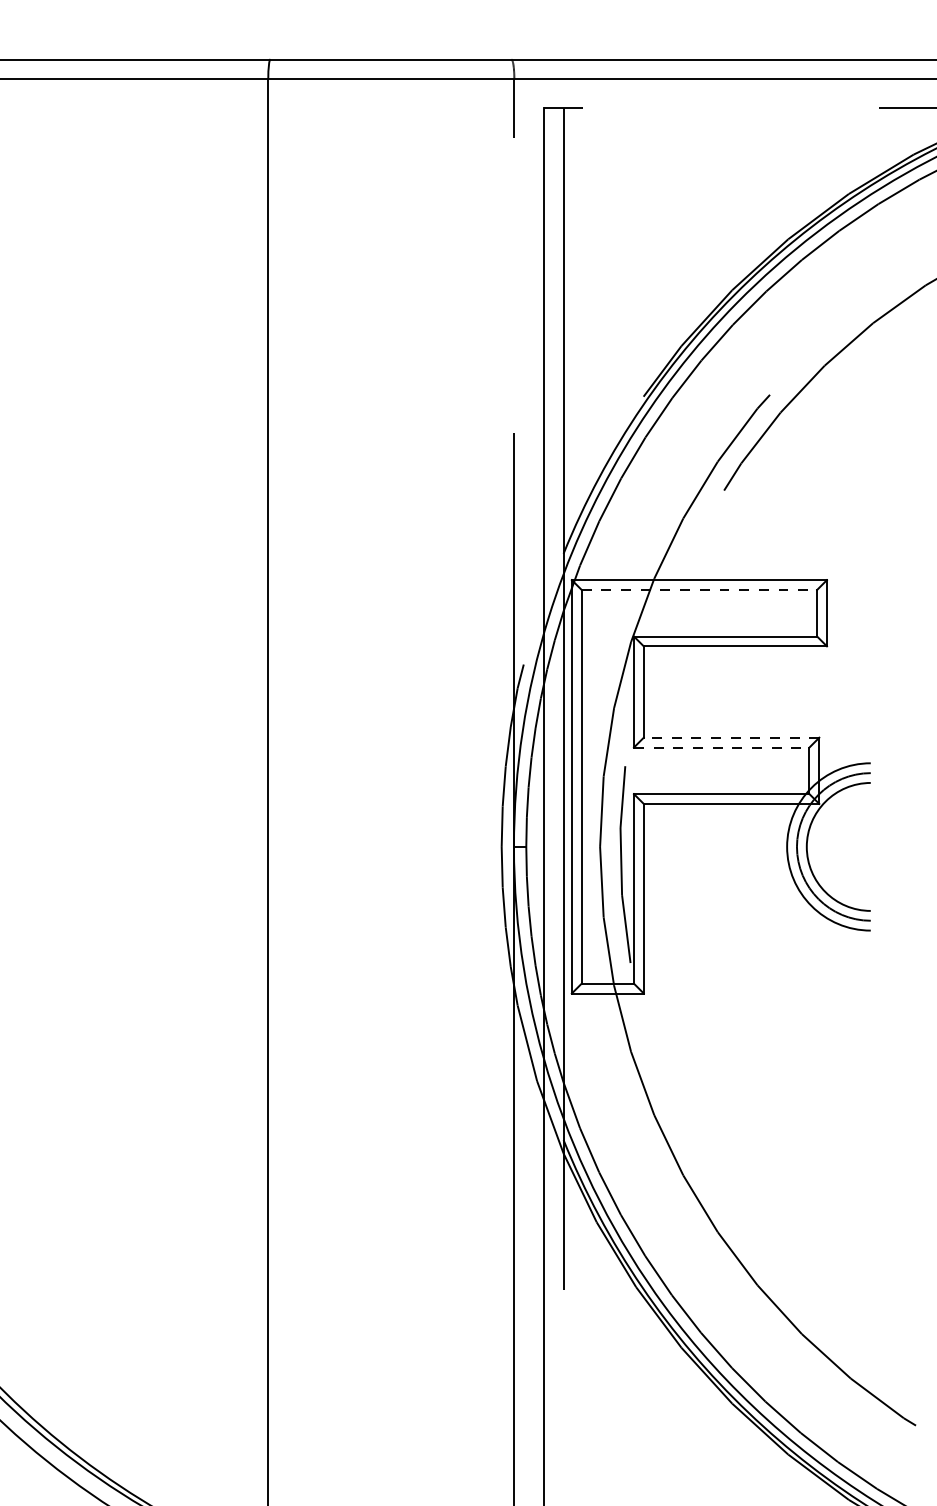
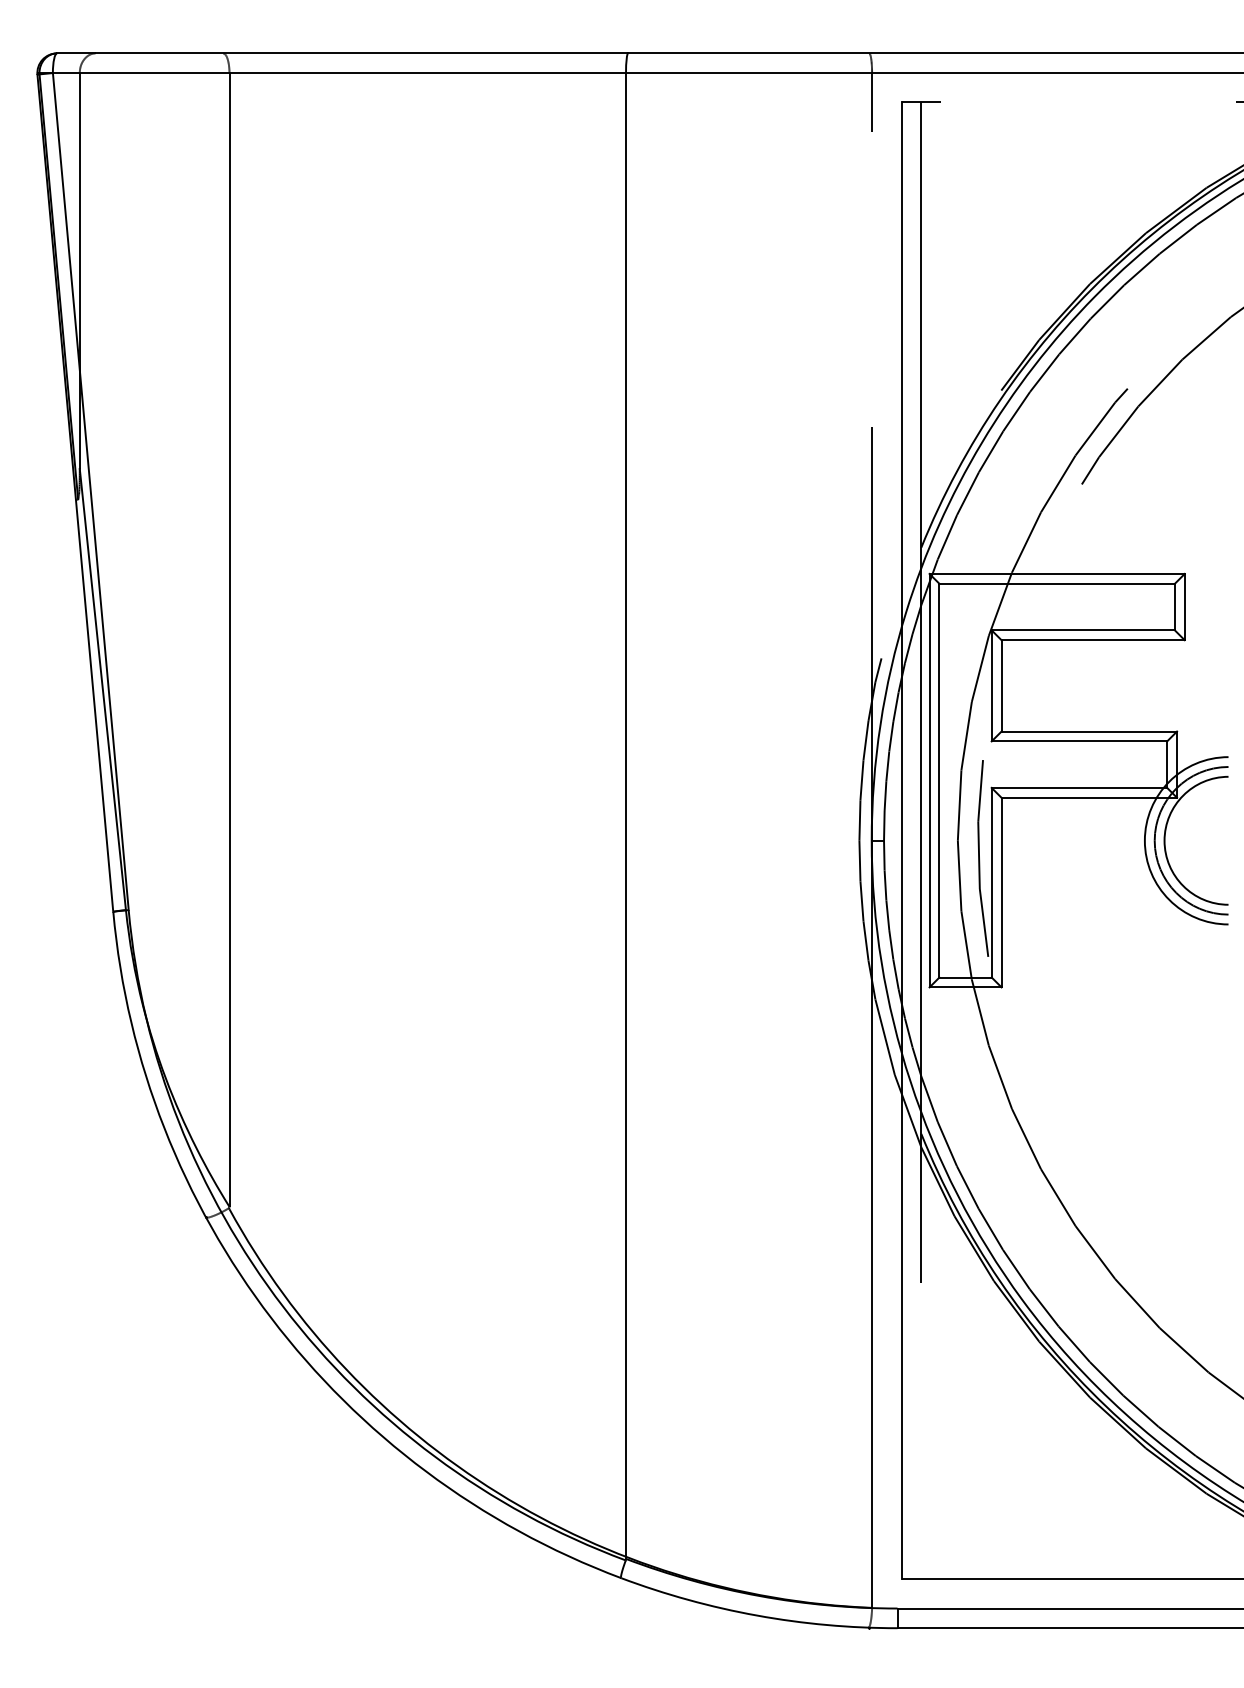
line: (699, 589) -> (1057, 583), dashed -> solid
line: (731, 737) -> (1089, 731), dashed -> solid
line: (721, 747) -> (1079, 741), dashed -> solid

